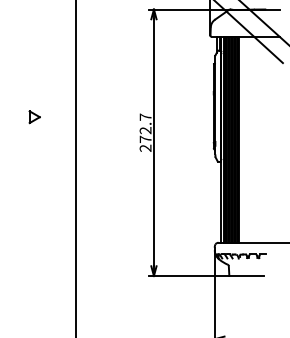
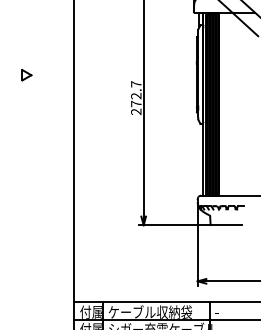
part: (34, 117) -> (26, 75), moved

